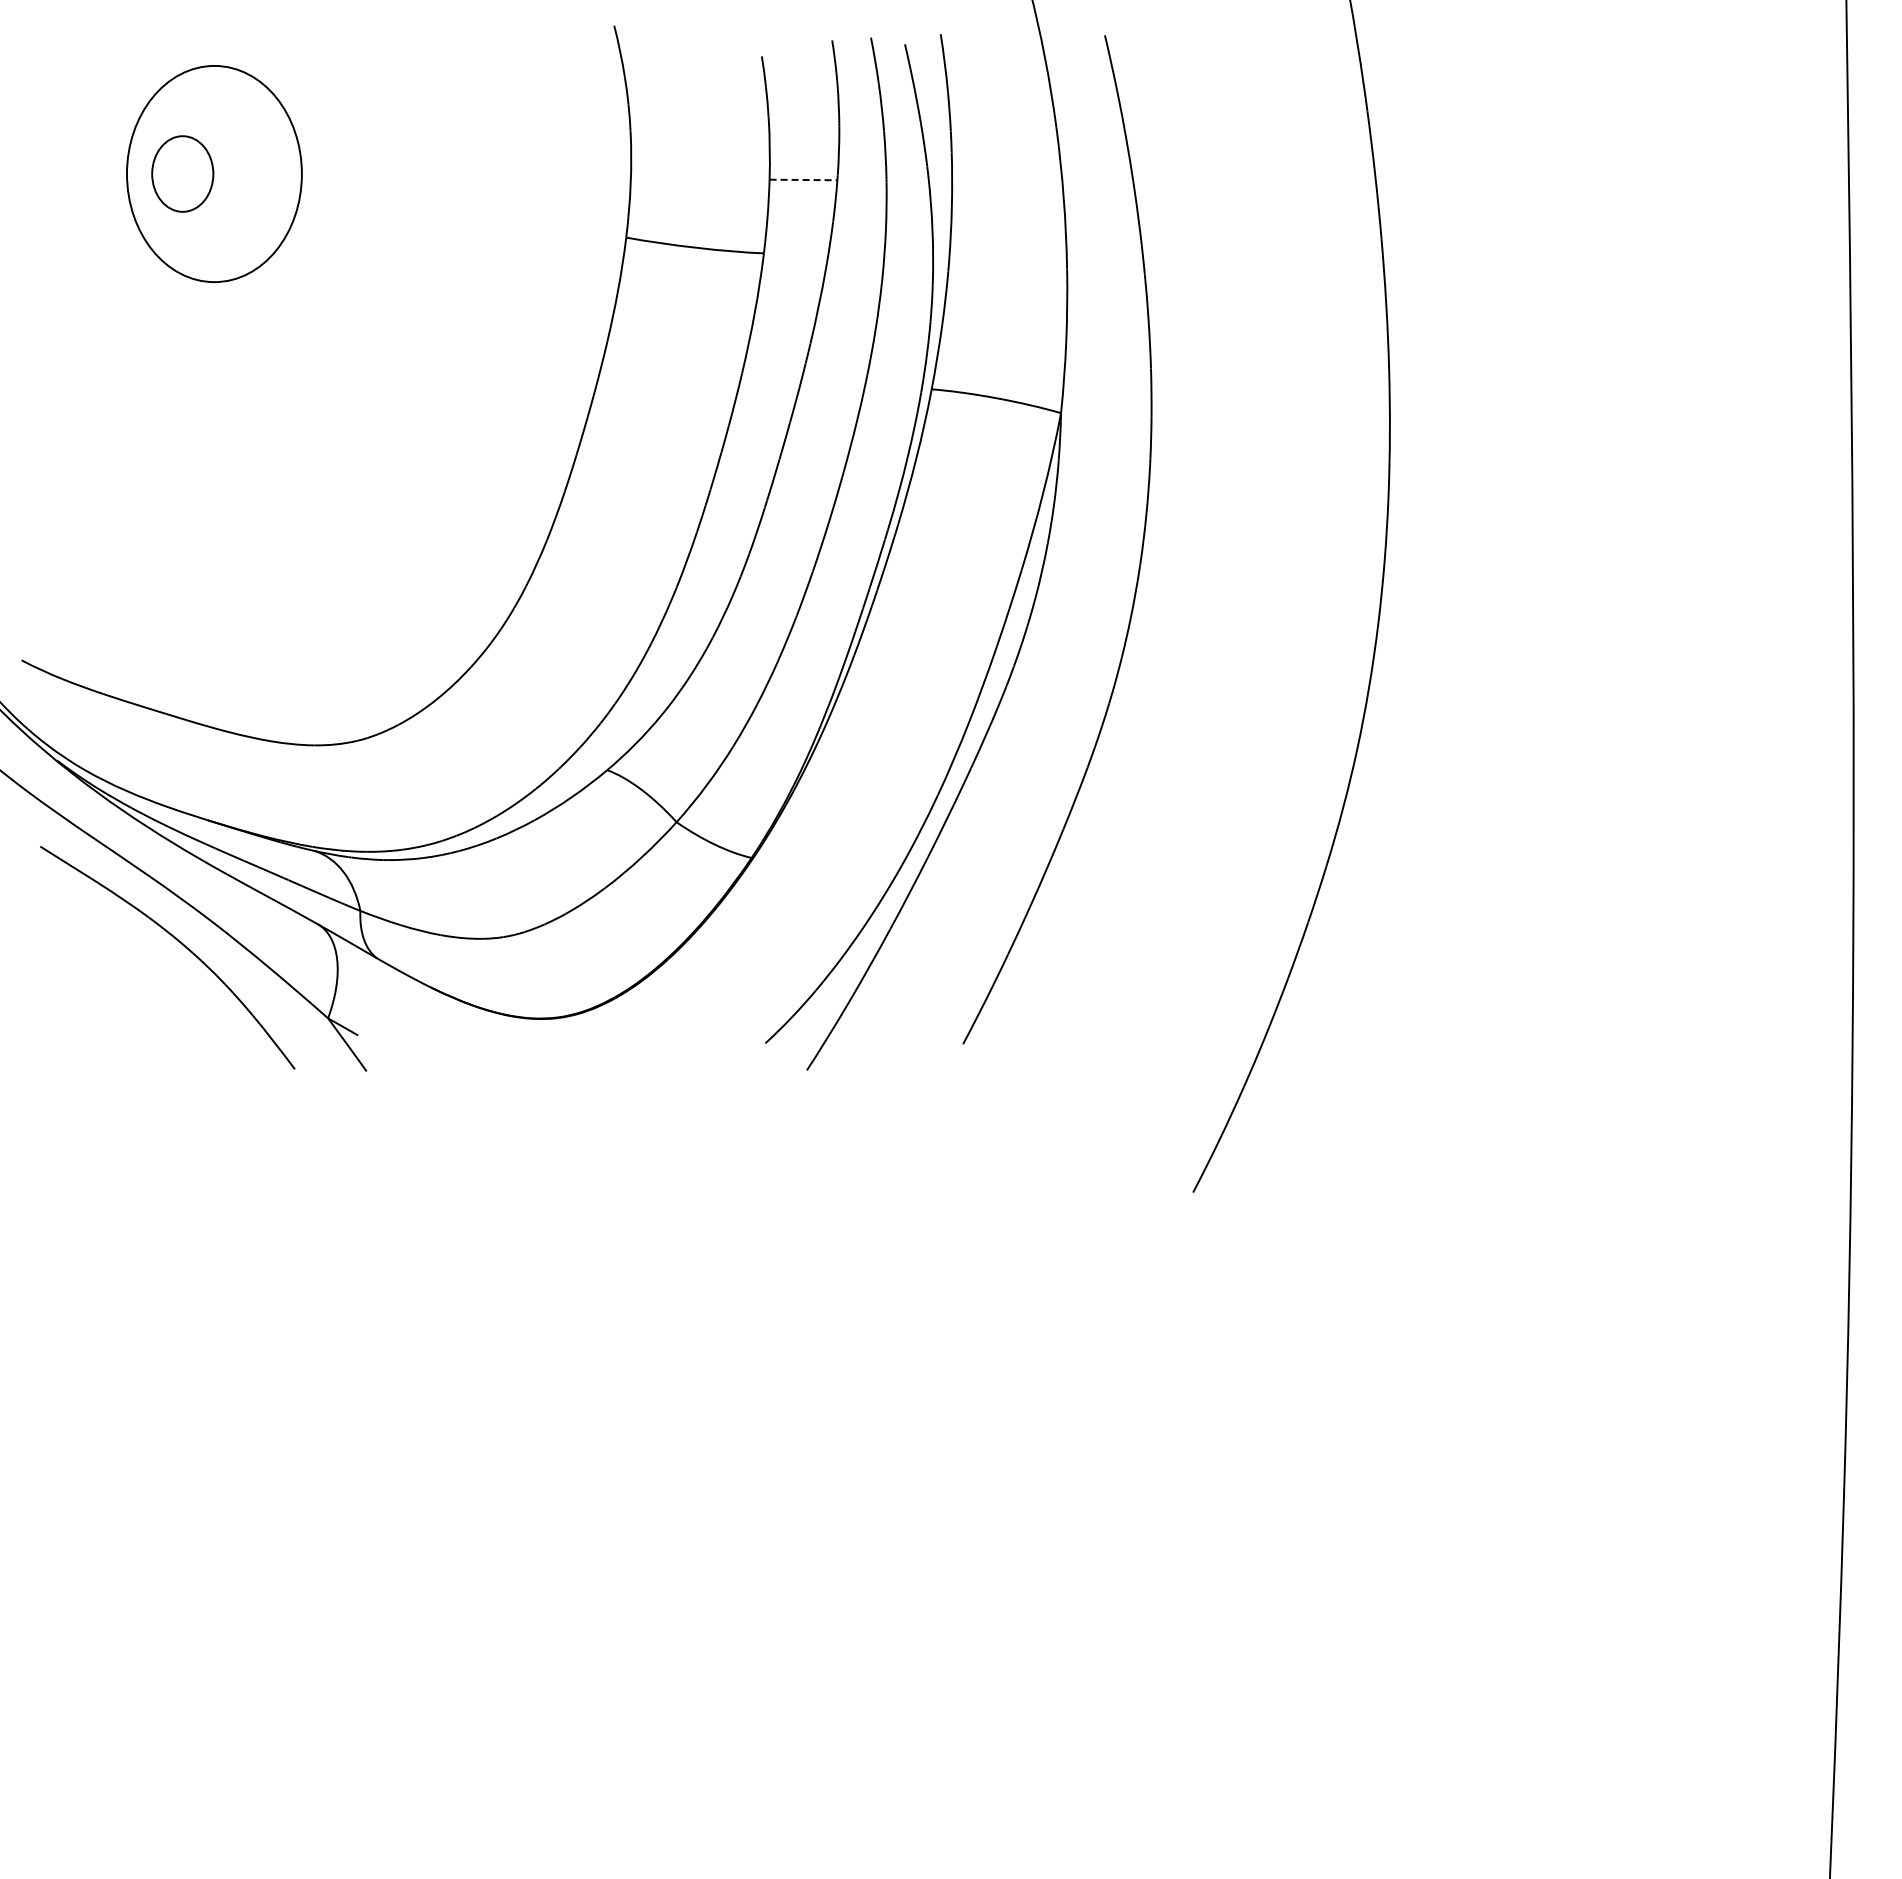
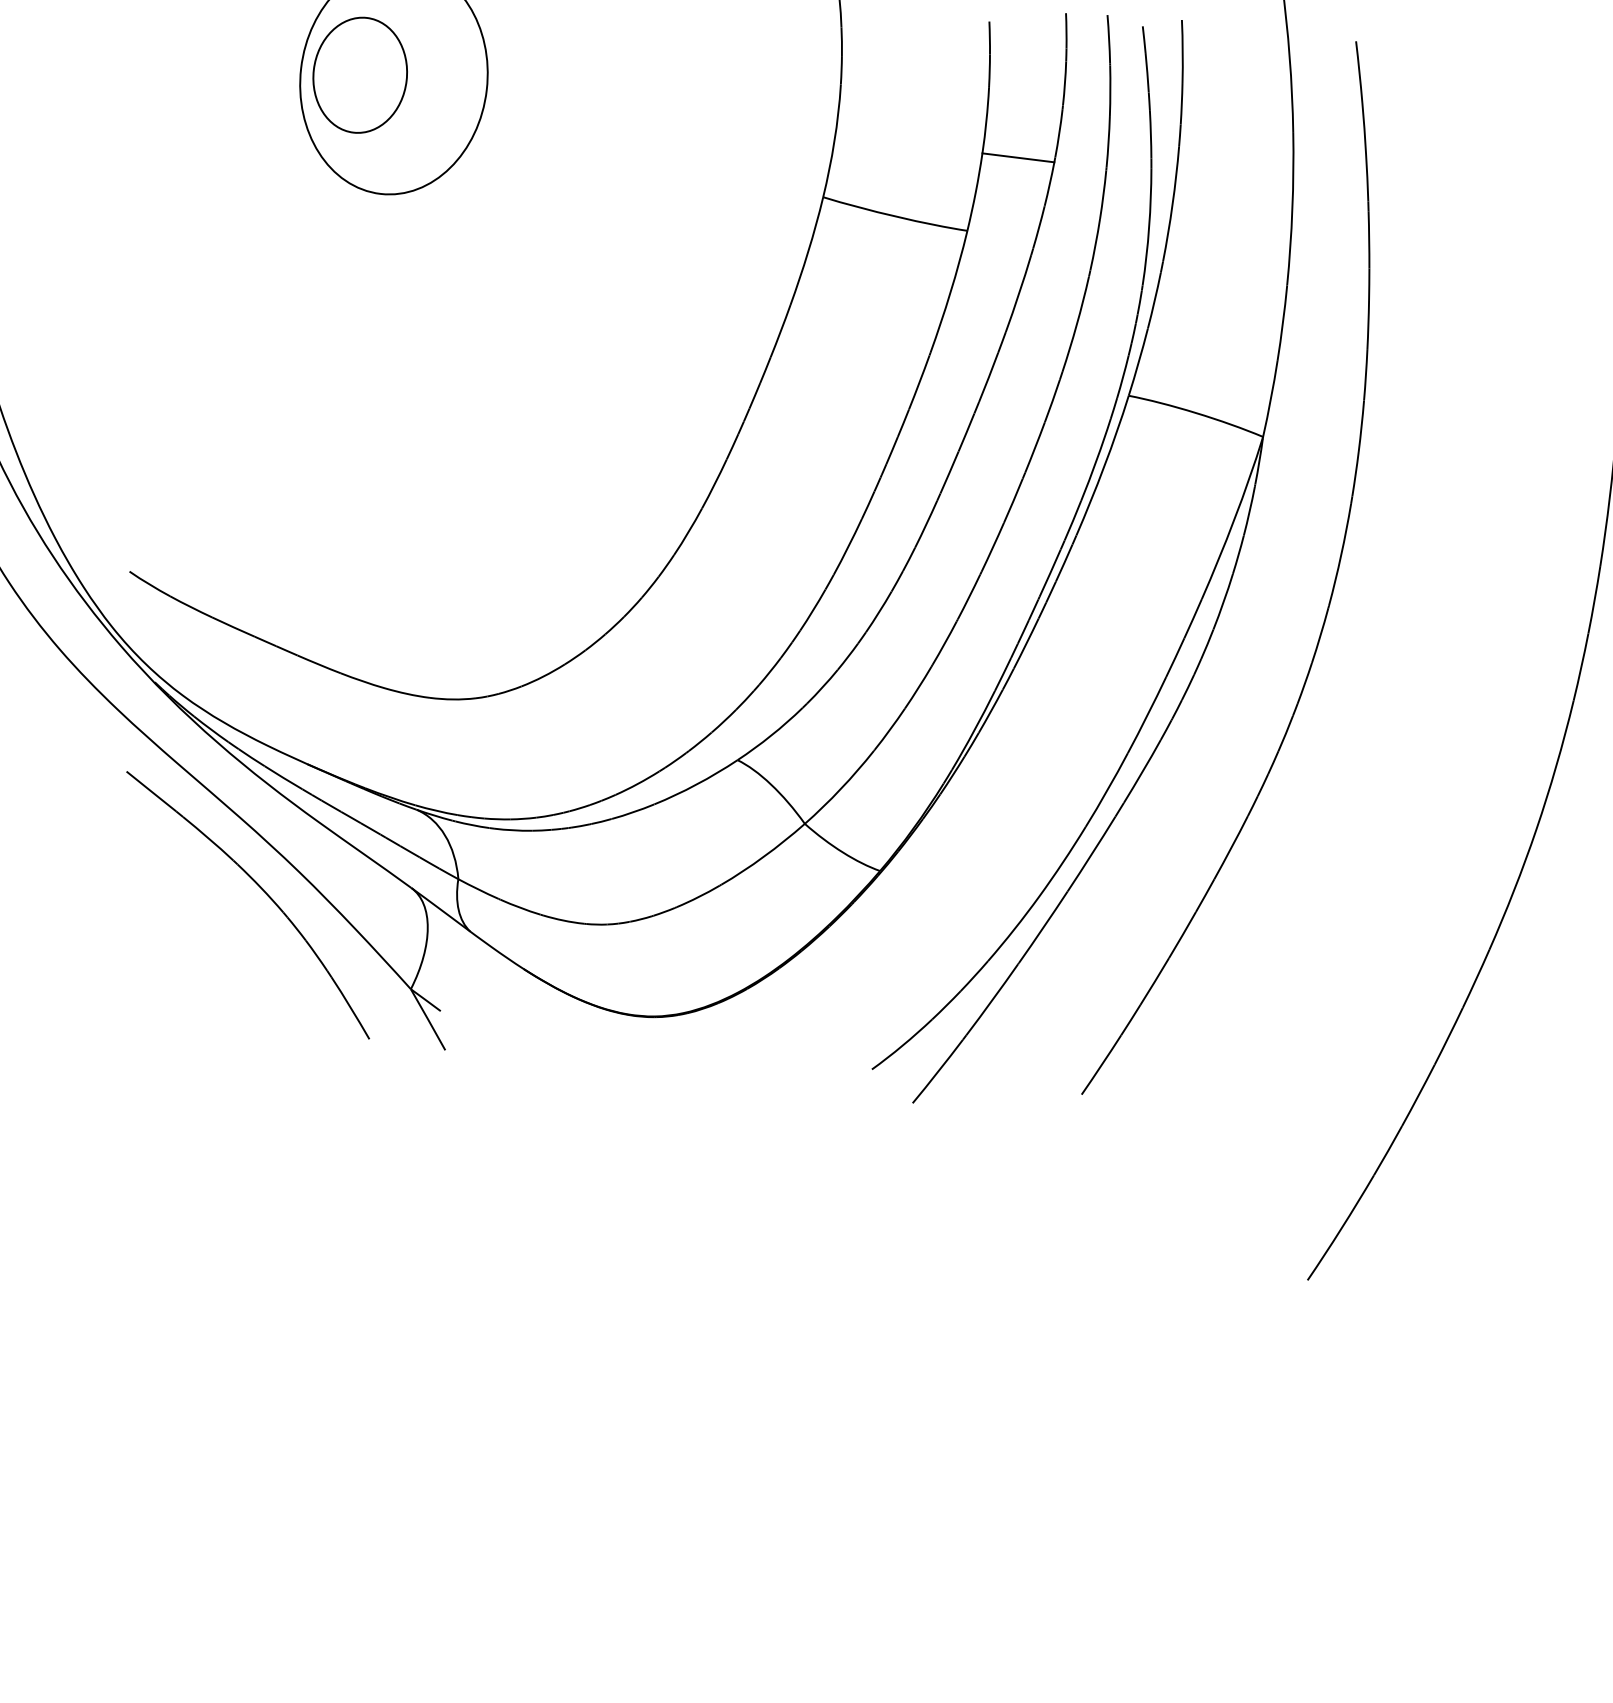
part: (182, 173) -> (360, 74), size x1.43
line: (803, 179) -> (1018, 157), dashed -> solid

